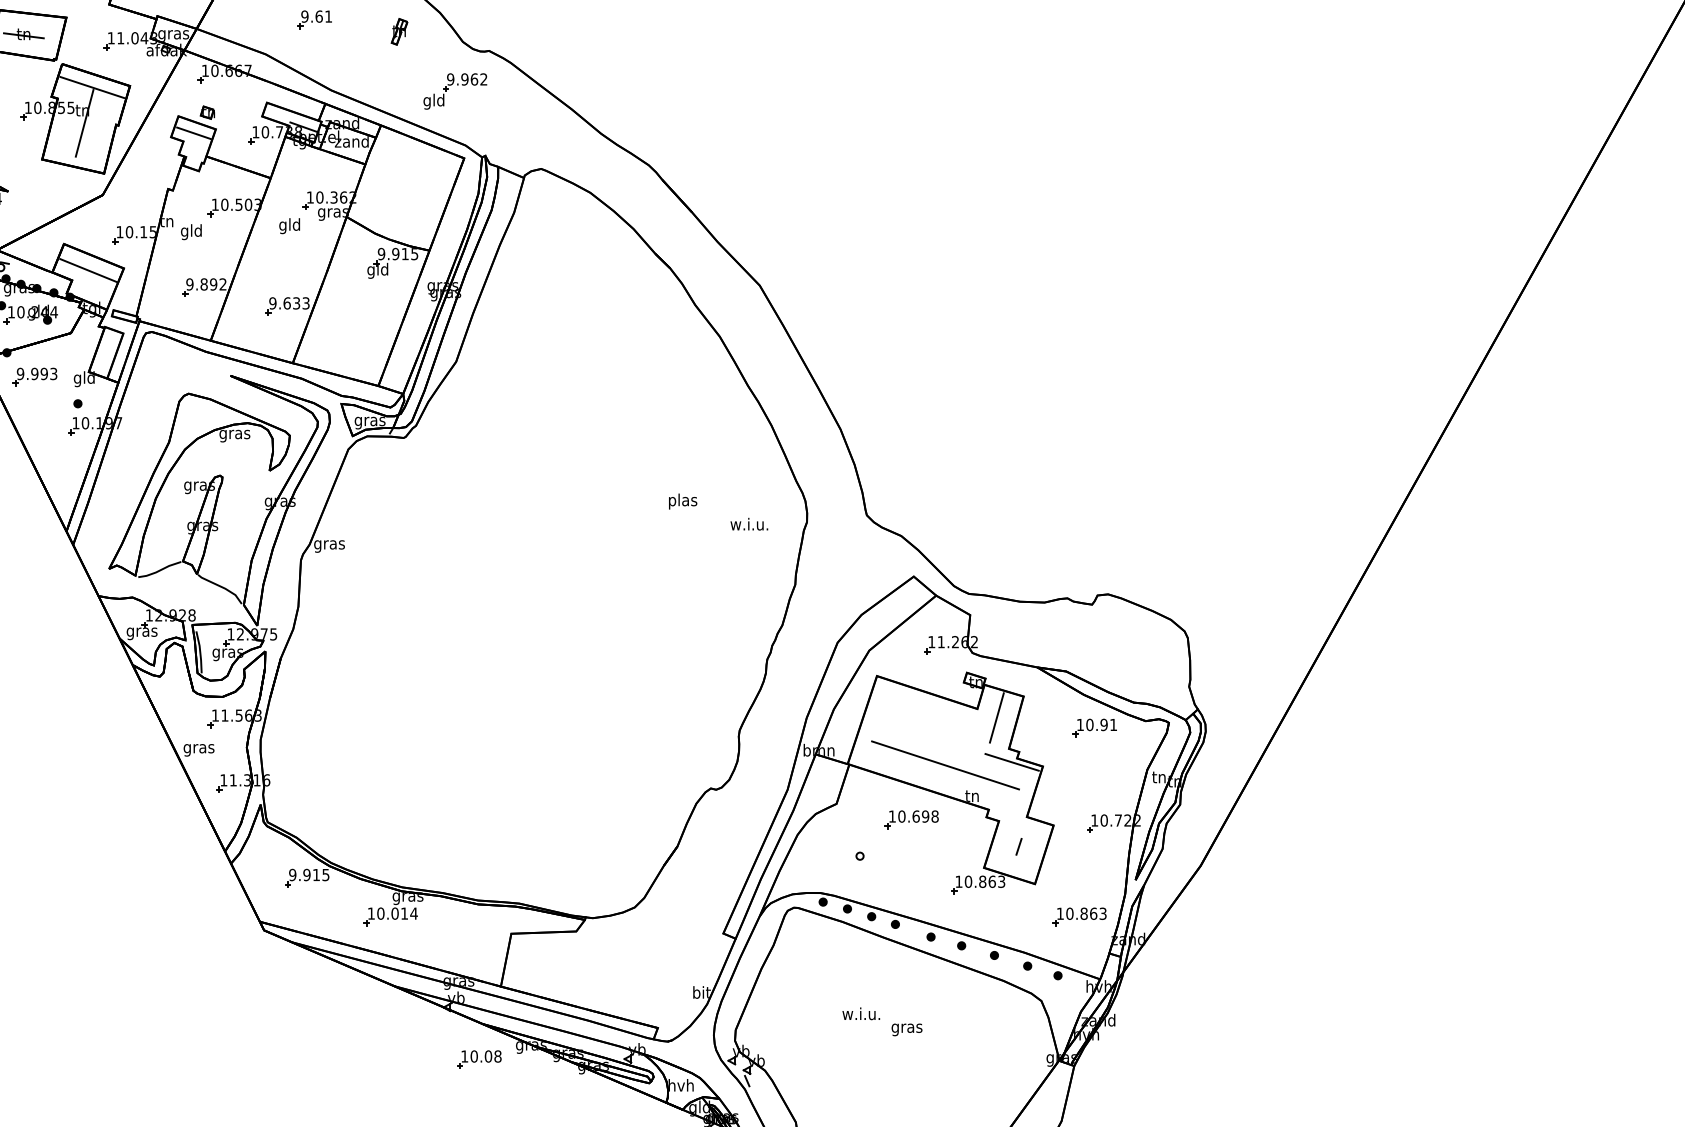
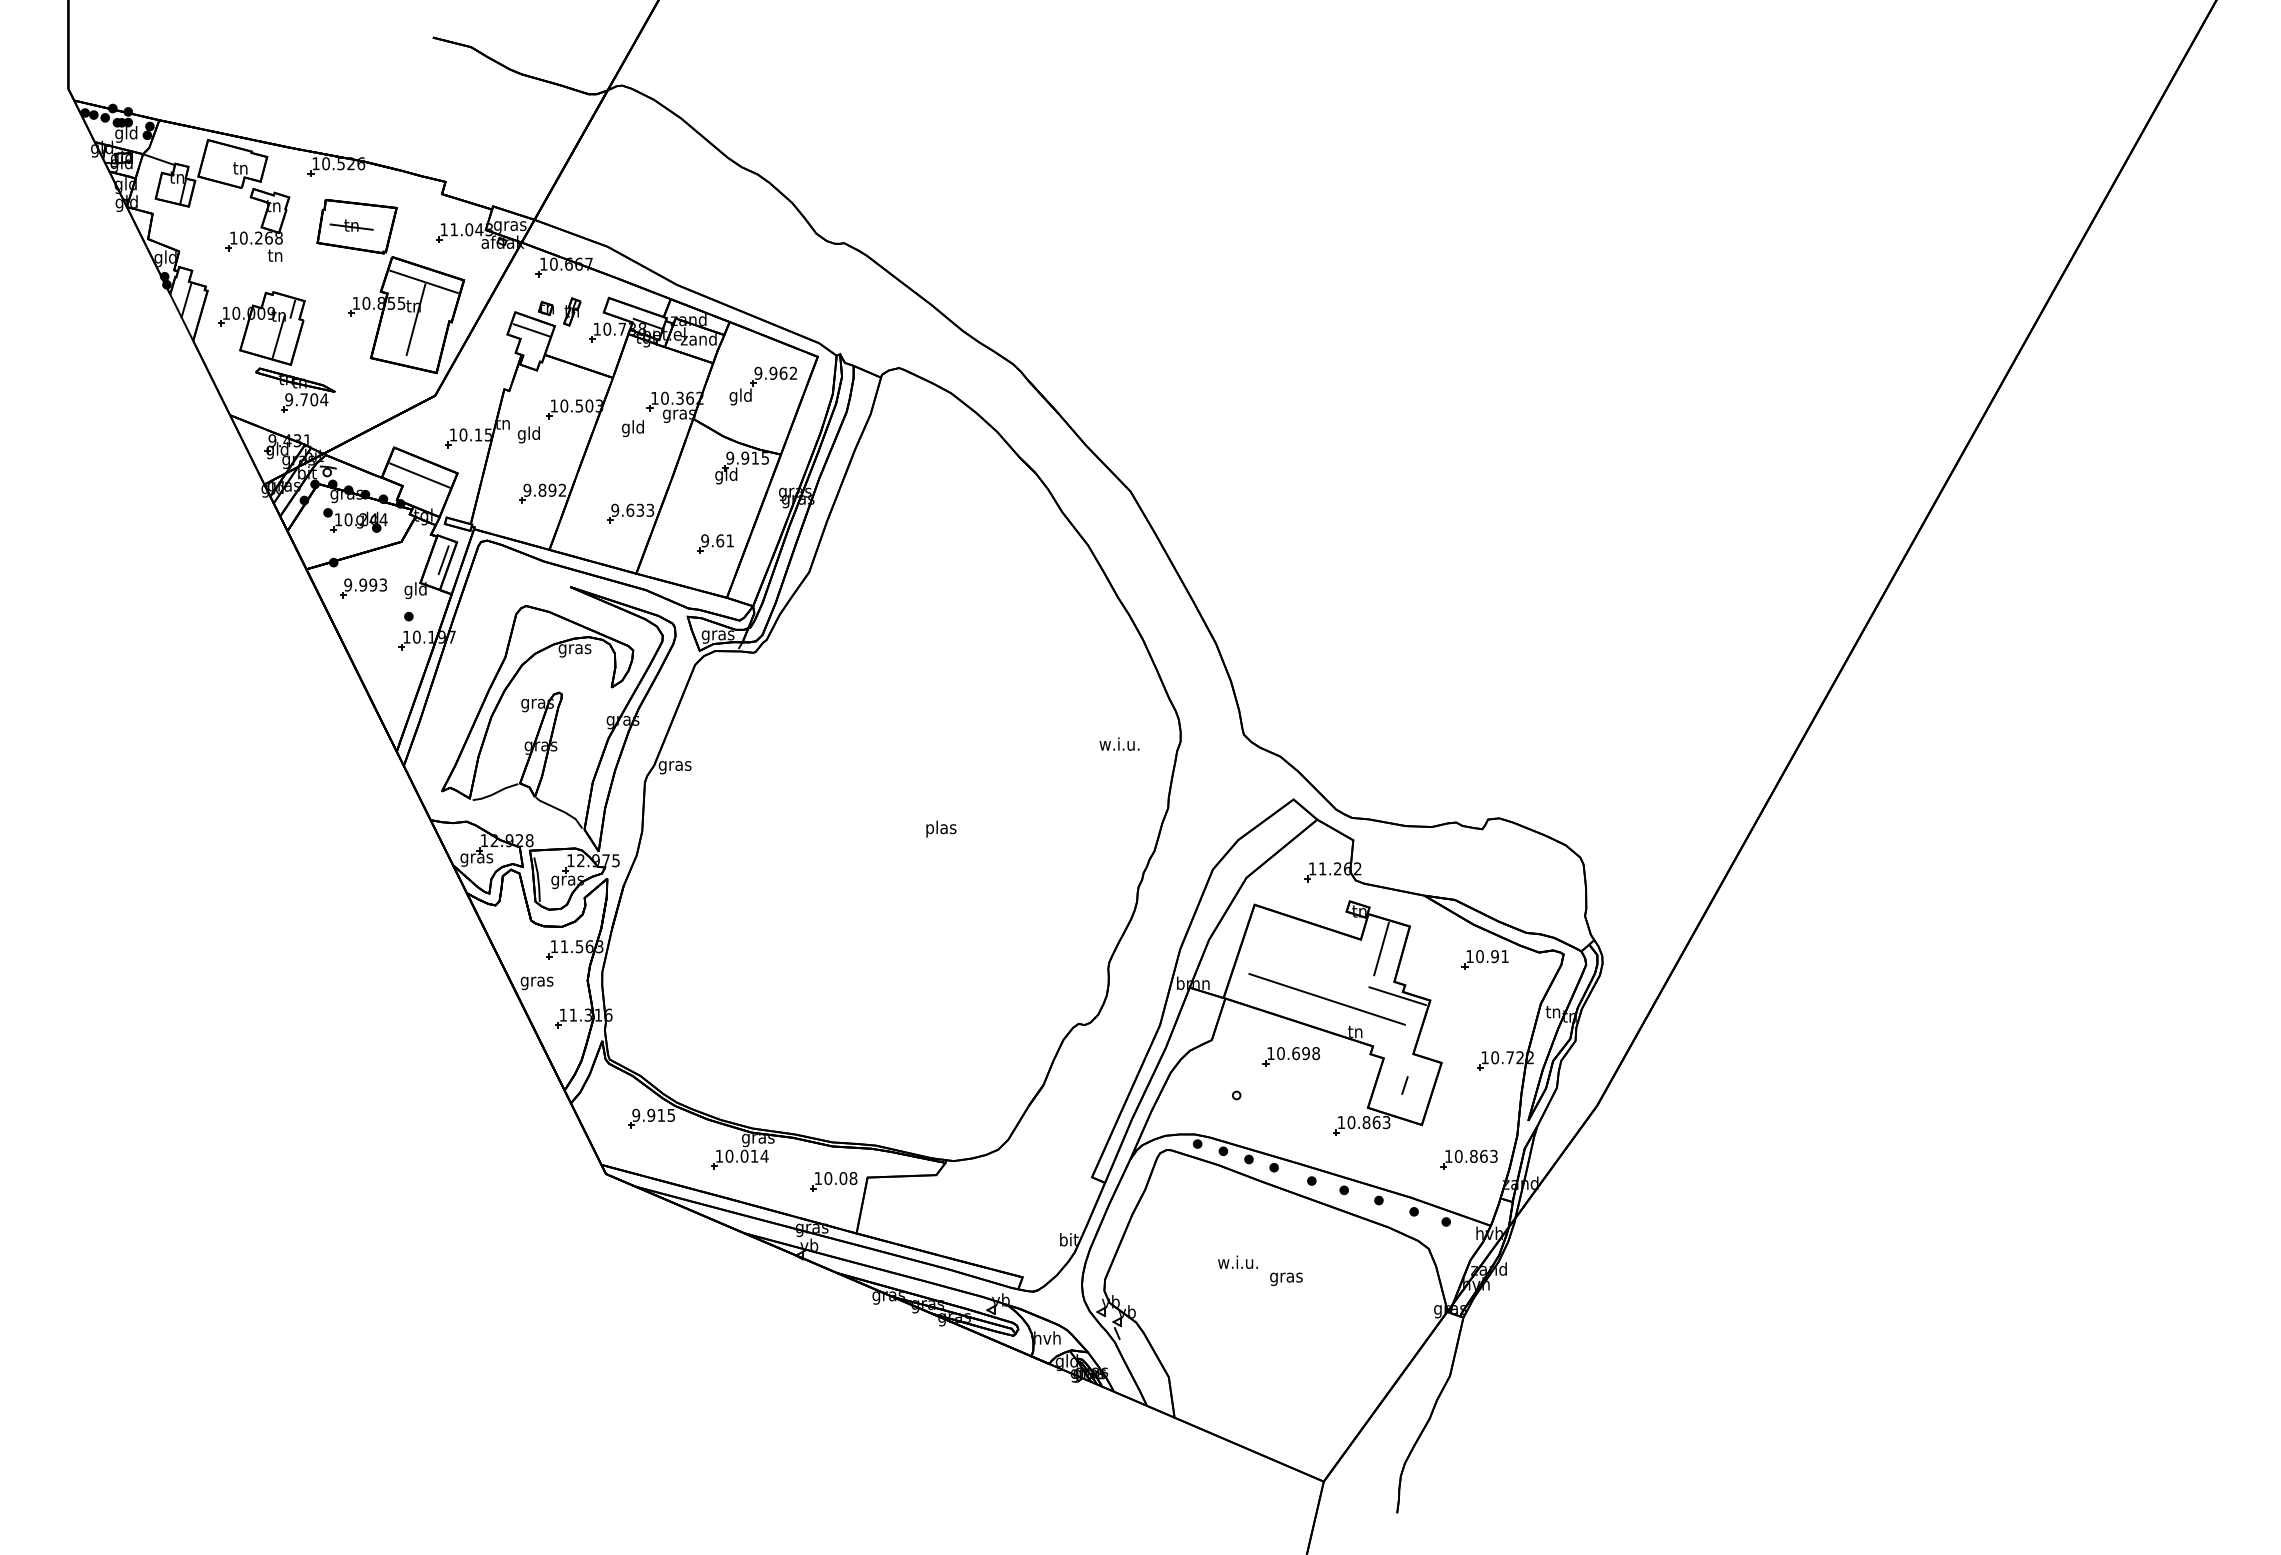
part: (314, 19) -> (715, 543), moved
part: (399, 31) -> (572, 311), moved
part: (448, 89) -> (756, 383), moved
line: (110, 350) -> (443, 560), added
text: (683, 500) -> (941, 828), moved
part: (479, 1059) -> (833, 1181), moved

